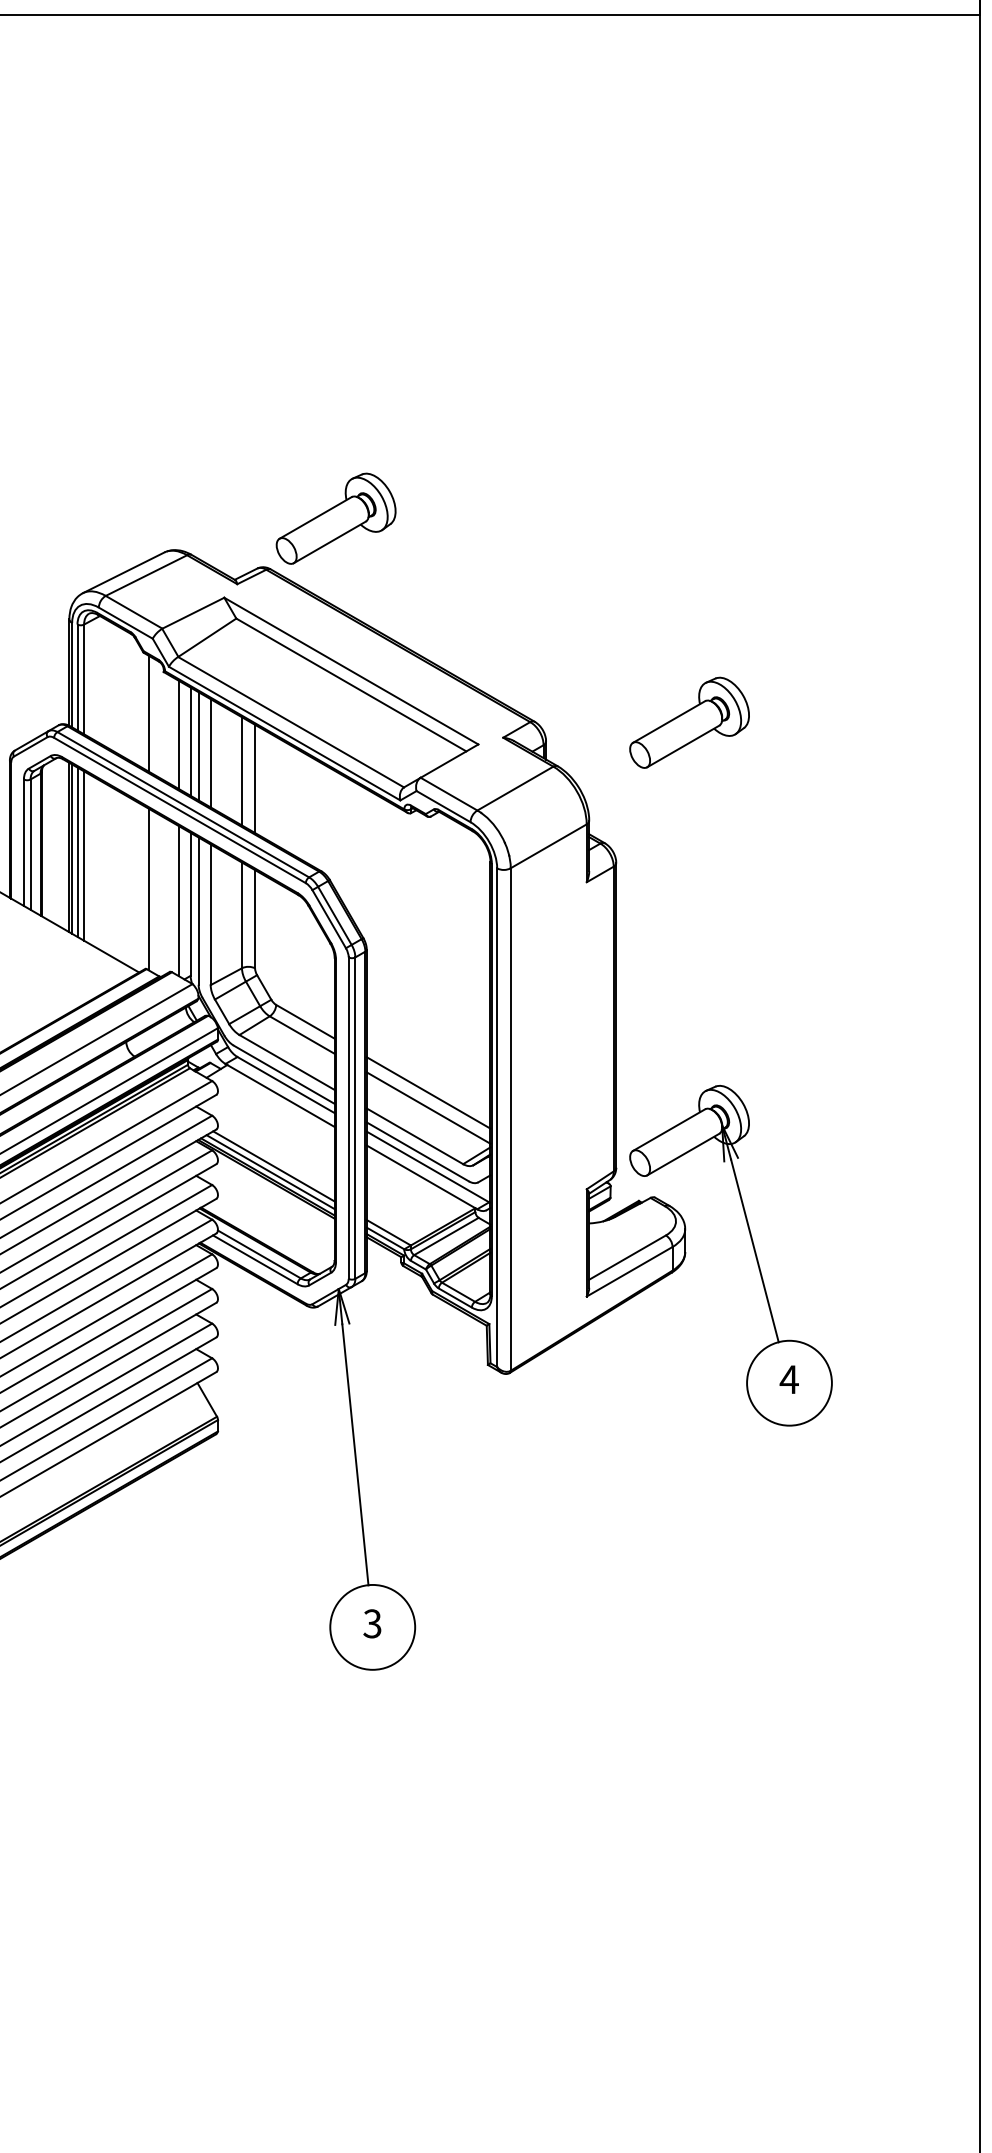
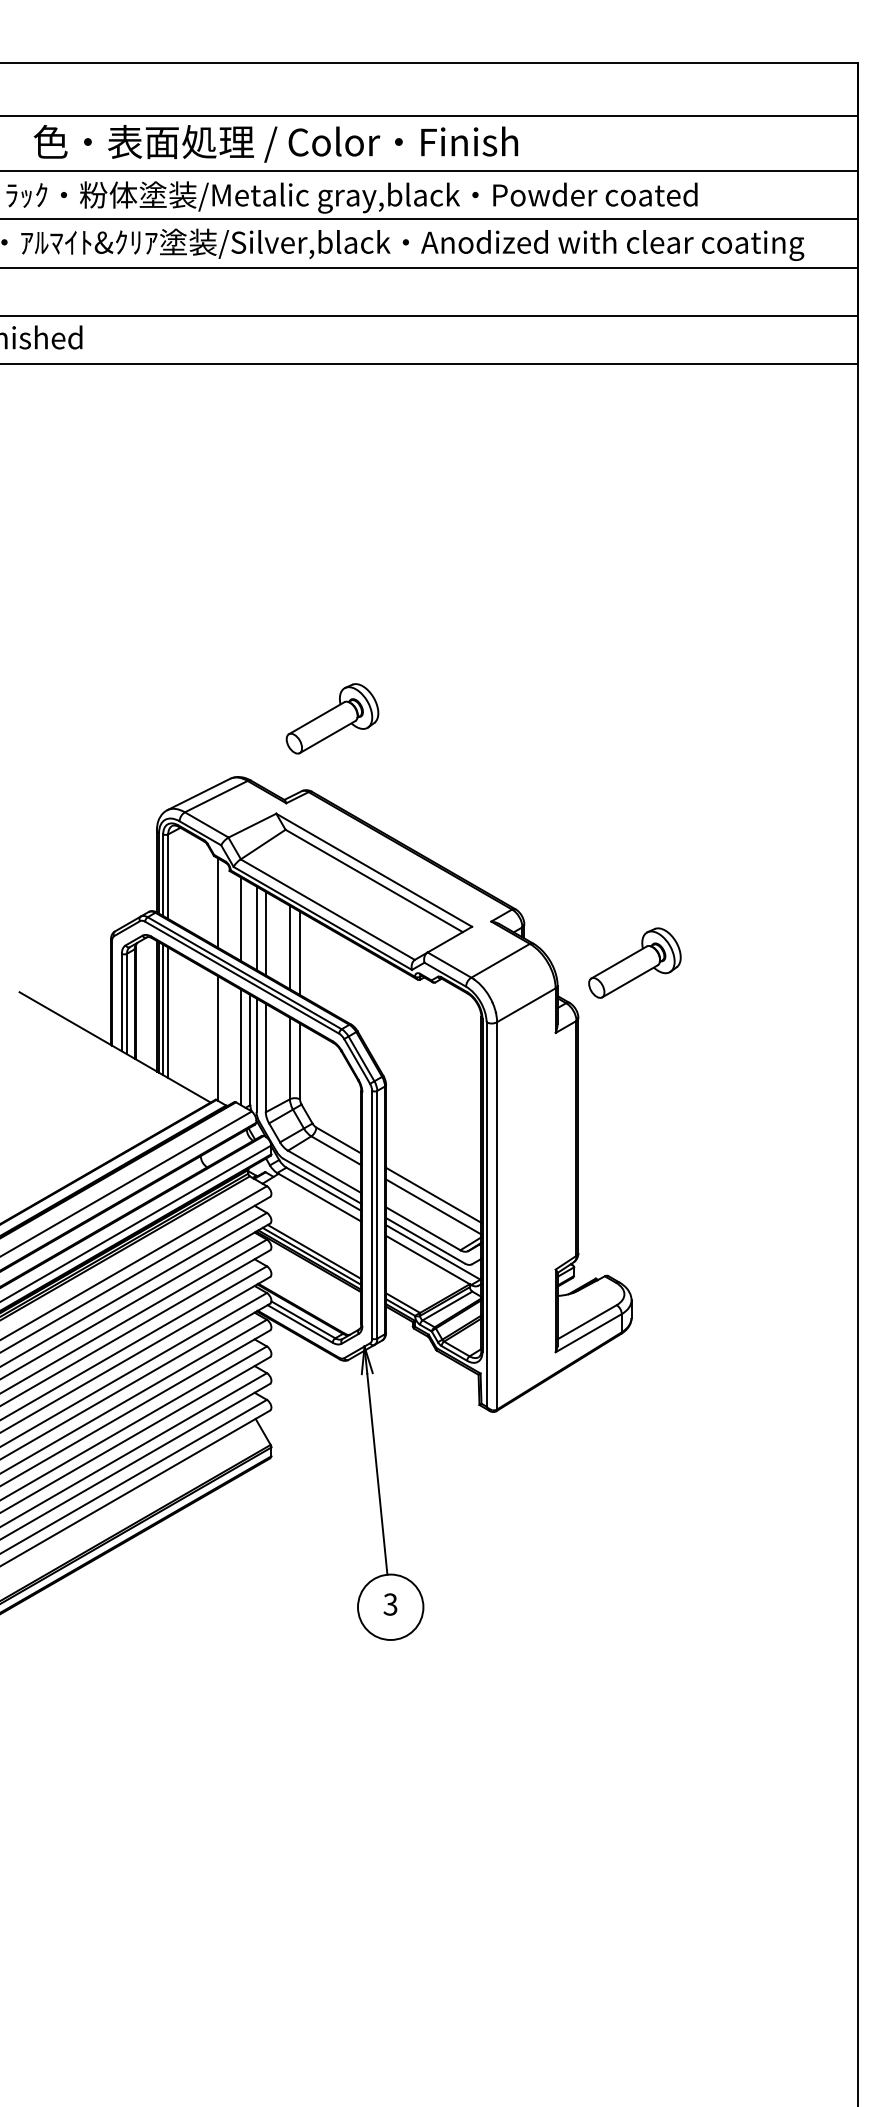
part: (336, 518) -> (332, 718), moved
part: (689, 722) -> (634, 962), moved
line: (190, 741) -> (250, 924), removed
part: (752, 1248) -> (683, 1315), removed

